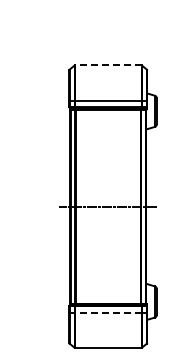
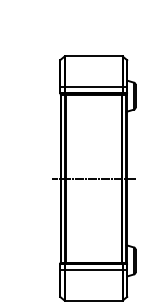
line: (107, 65) -> (93, 56), dashed -> solid
line: (107, 312) -> (93, 270), dashed -> solid

